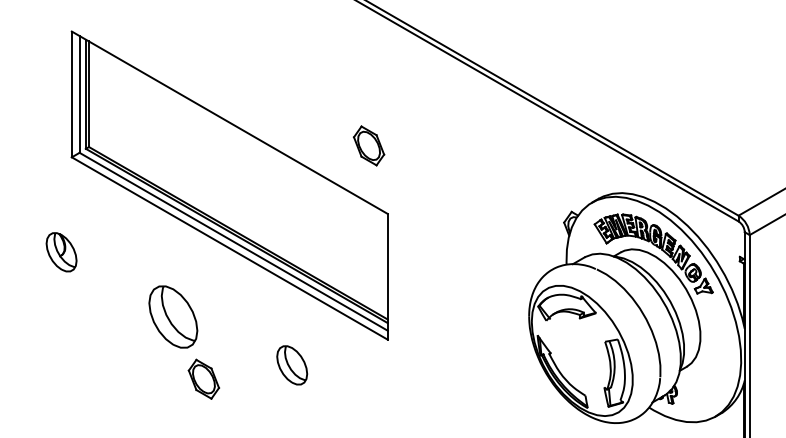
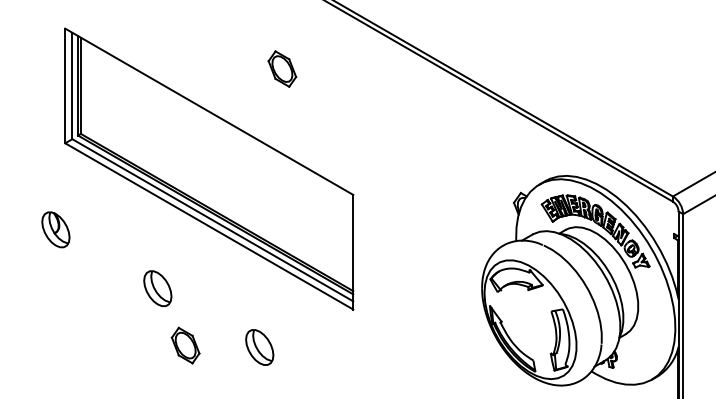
part: (368, 145) -> (281, 68), moved
part: (173, 316) -> (157, 288), size x0.62
part: (292, 365) -> (260, 347), moved

